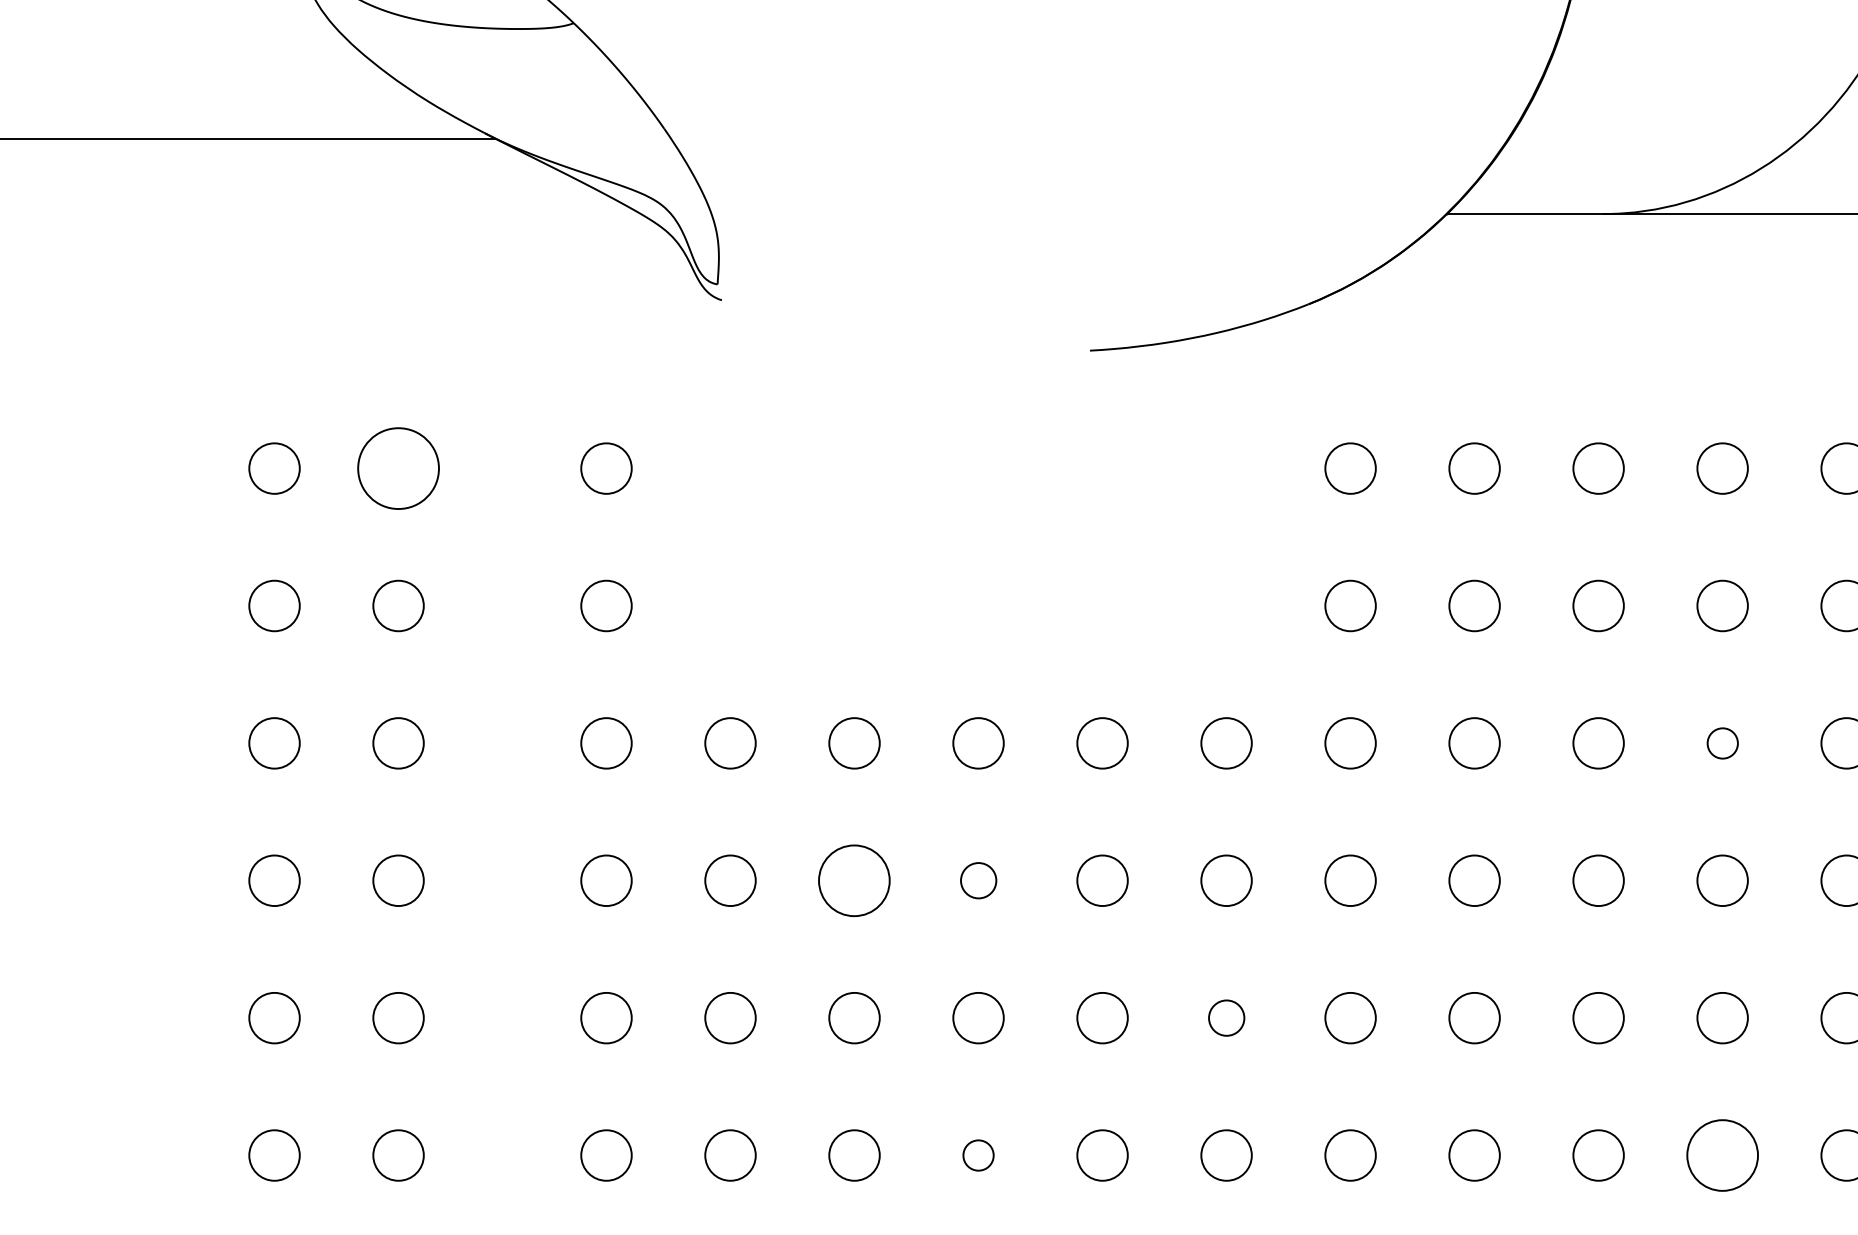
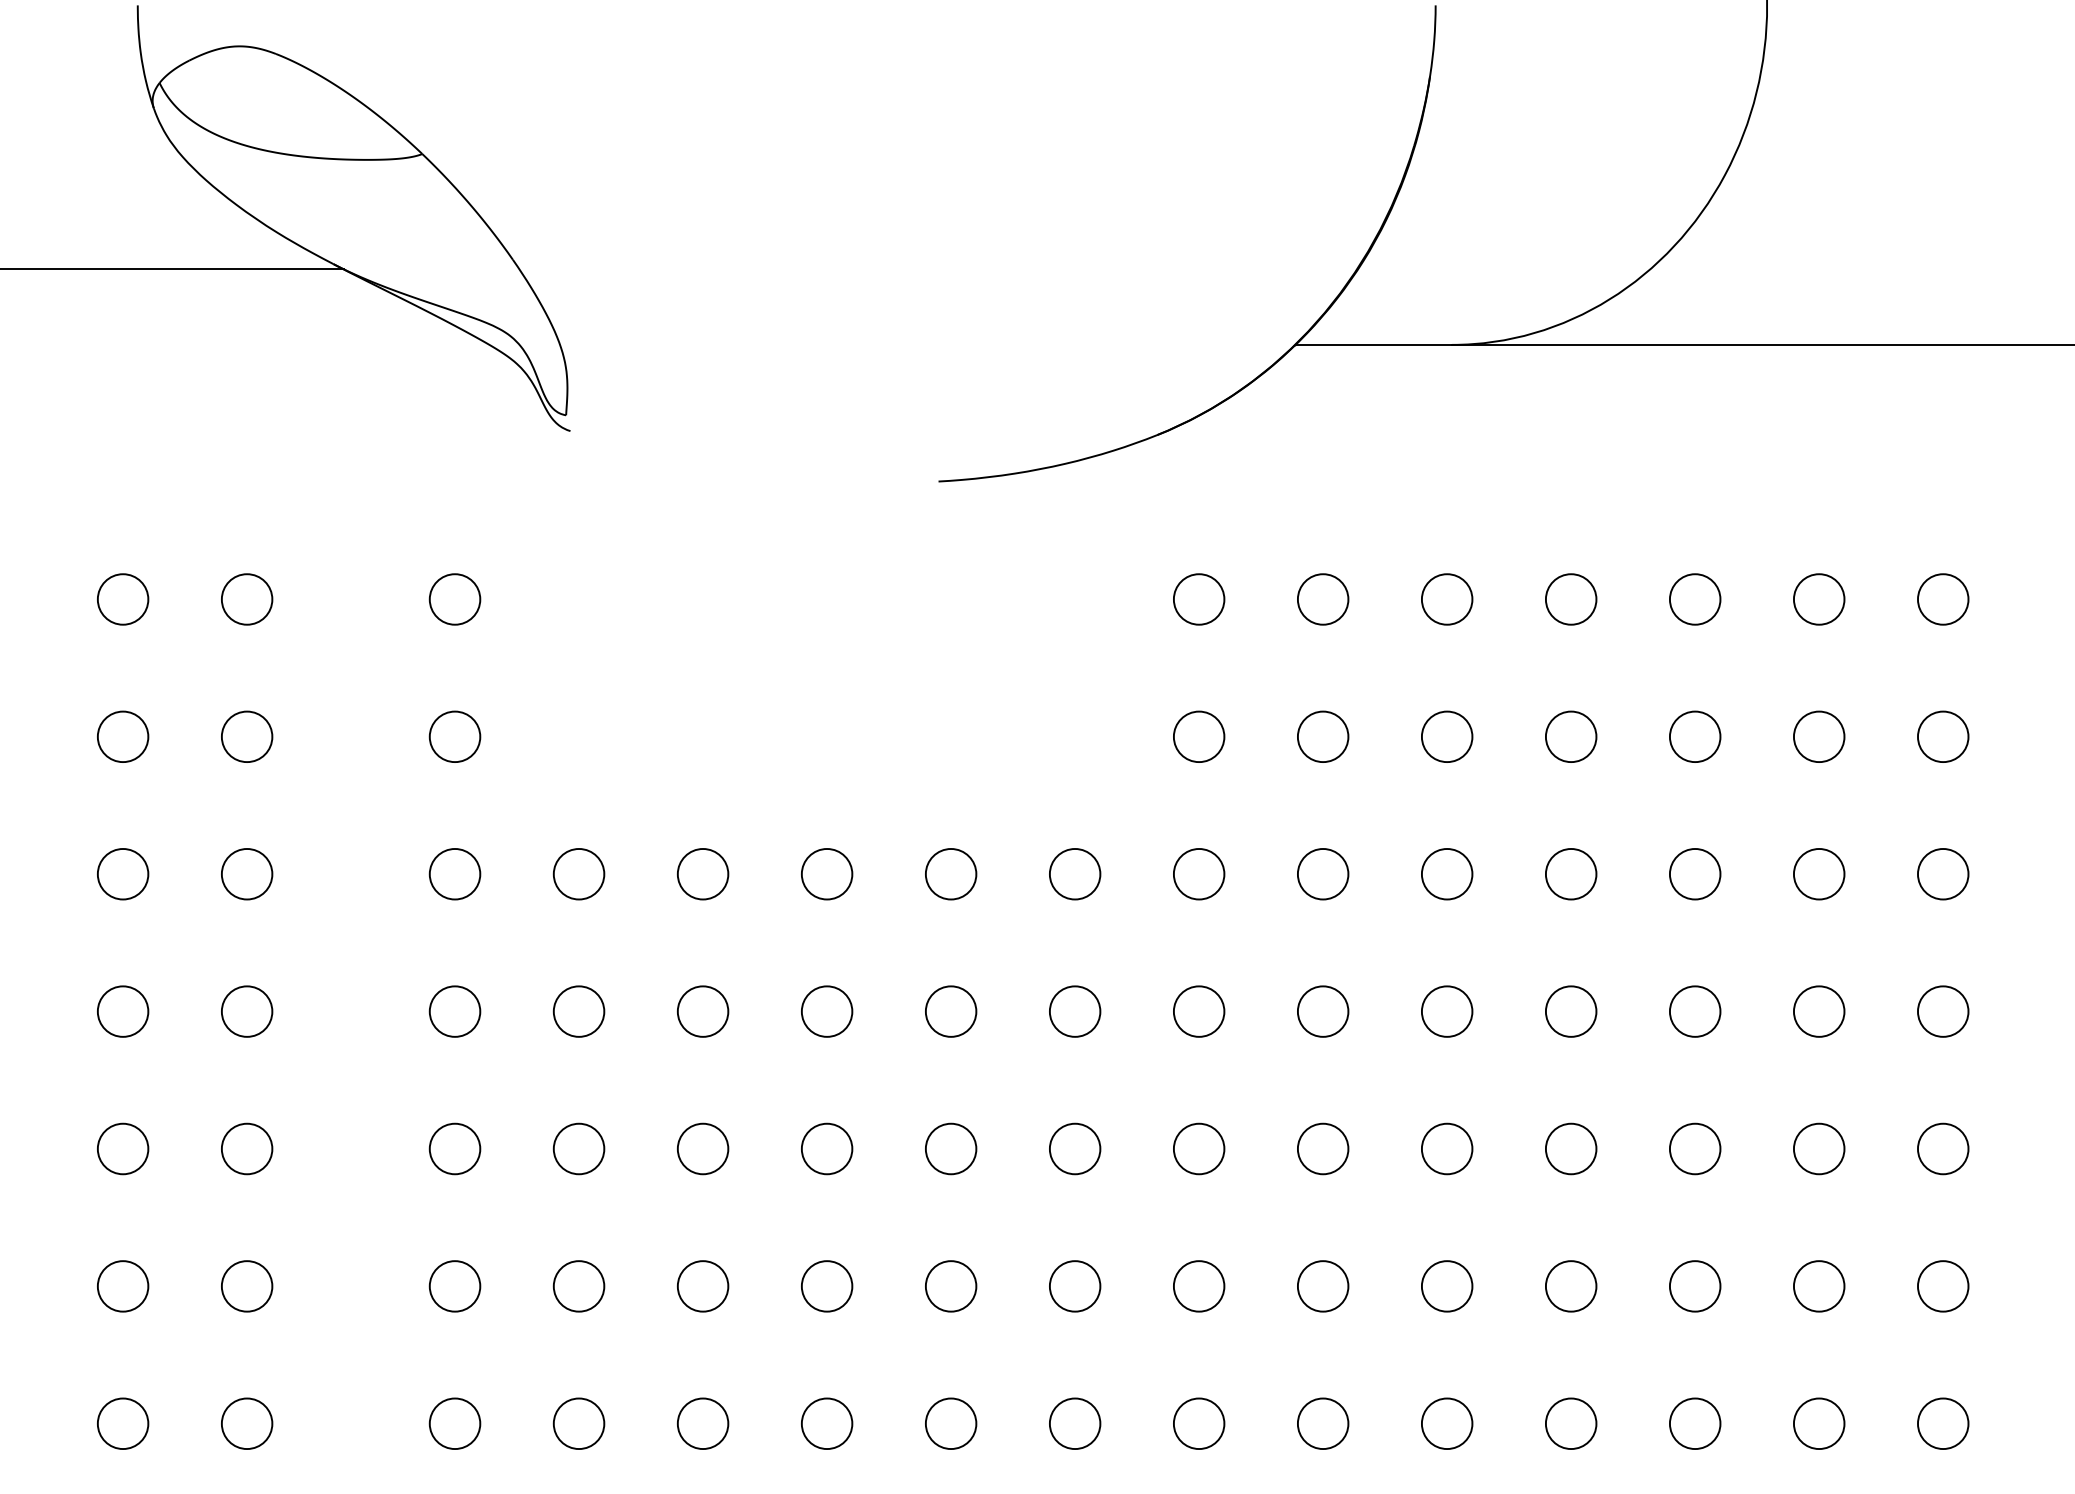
circle: (397, 468) -> (246, 599), size x0.62
circle: (1722, 743) -> (1571, 874), size x1.67
circle: (854, 880) -> (703, 1011), size x0.71
circle: (978, 880) -> (827, 1011), size x1.43
circle: (1226, 1017) -> (1075, 1148), size x1.43
circle: (977, 1155) -> (826, 1286), size x1.67
circle: (1721, 1155) -> (1570, 1286), size x0.71

